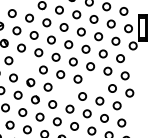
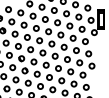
circle: (25, 64) -> (17, 45), added
circle: (94, 83) -> (66, 59), added
circle: (64, 91) -> (45, 64), added

